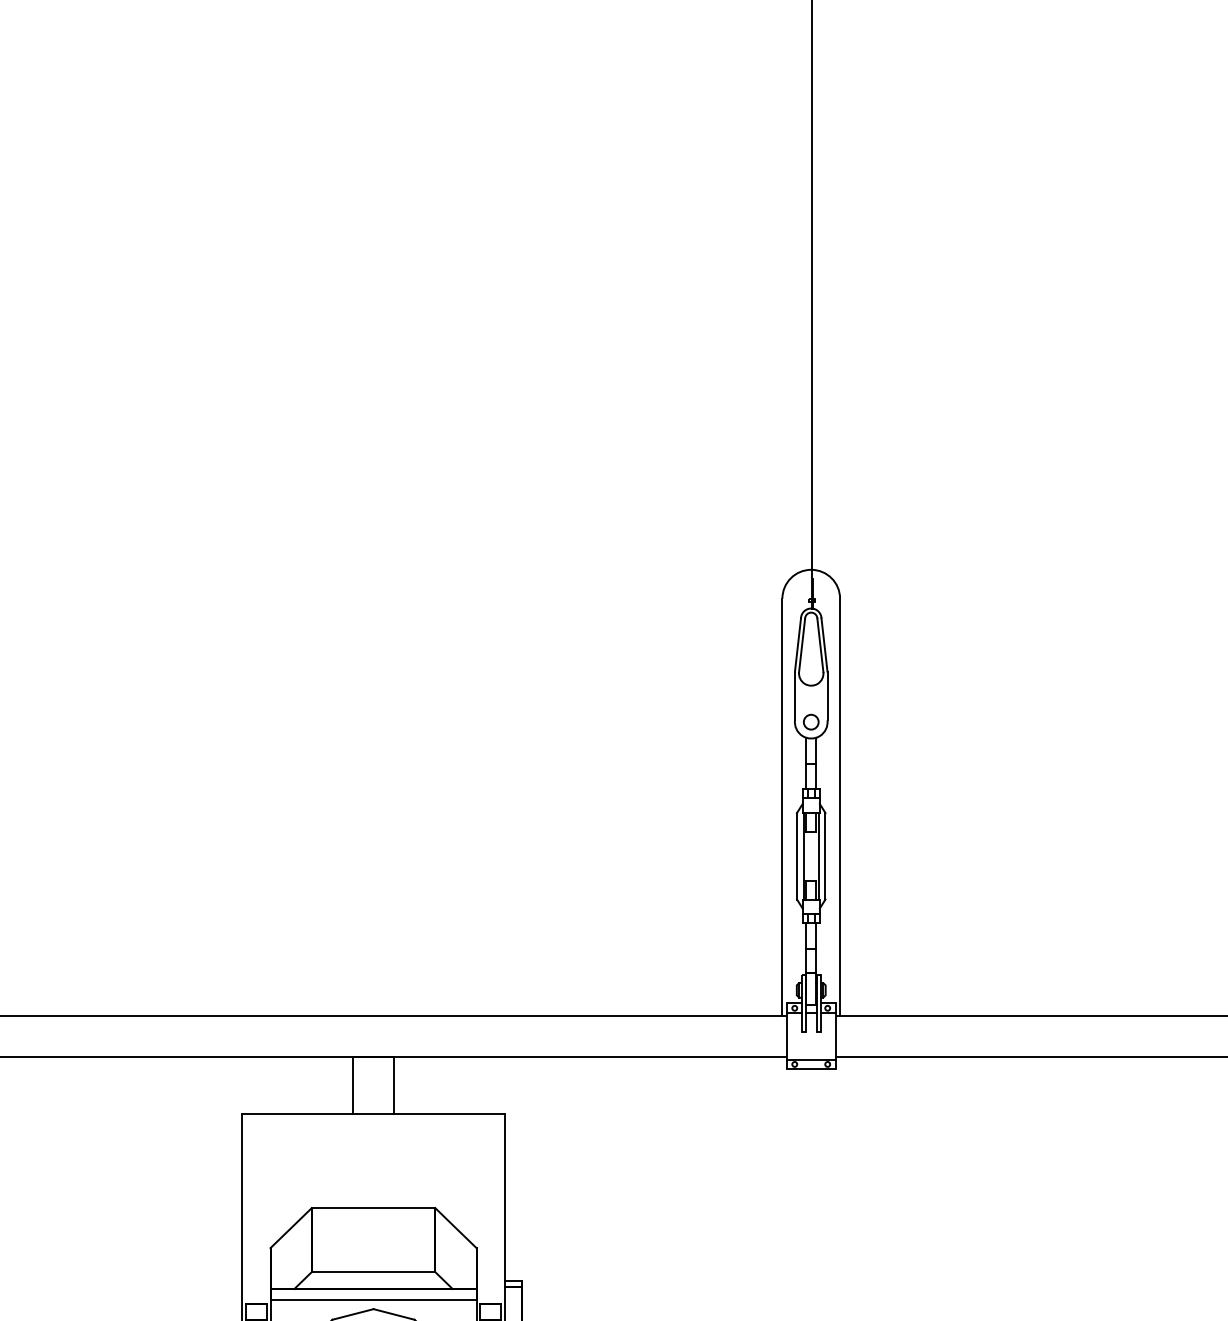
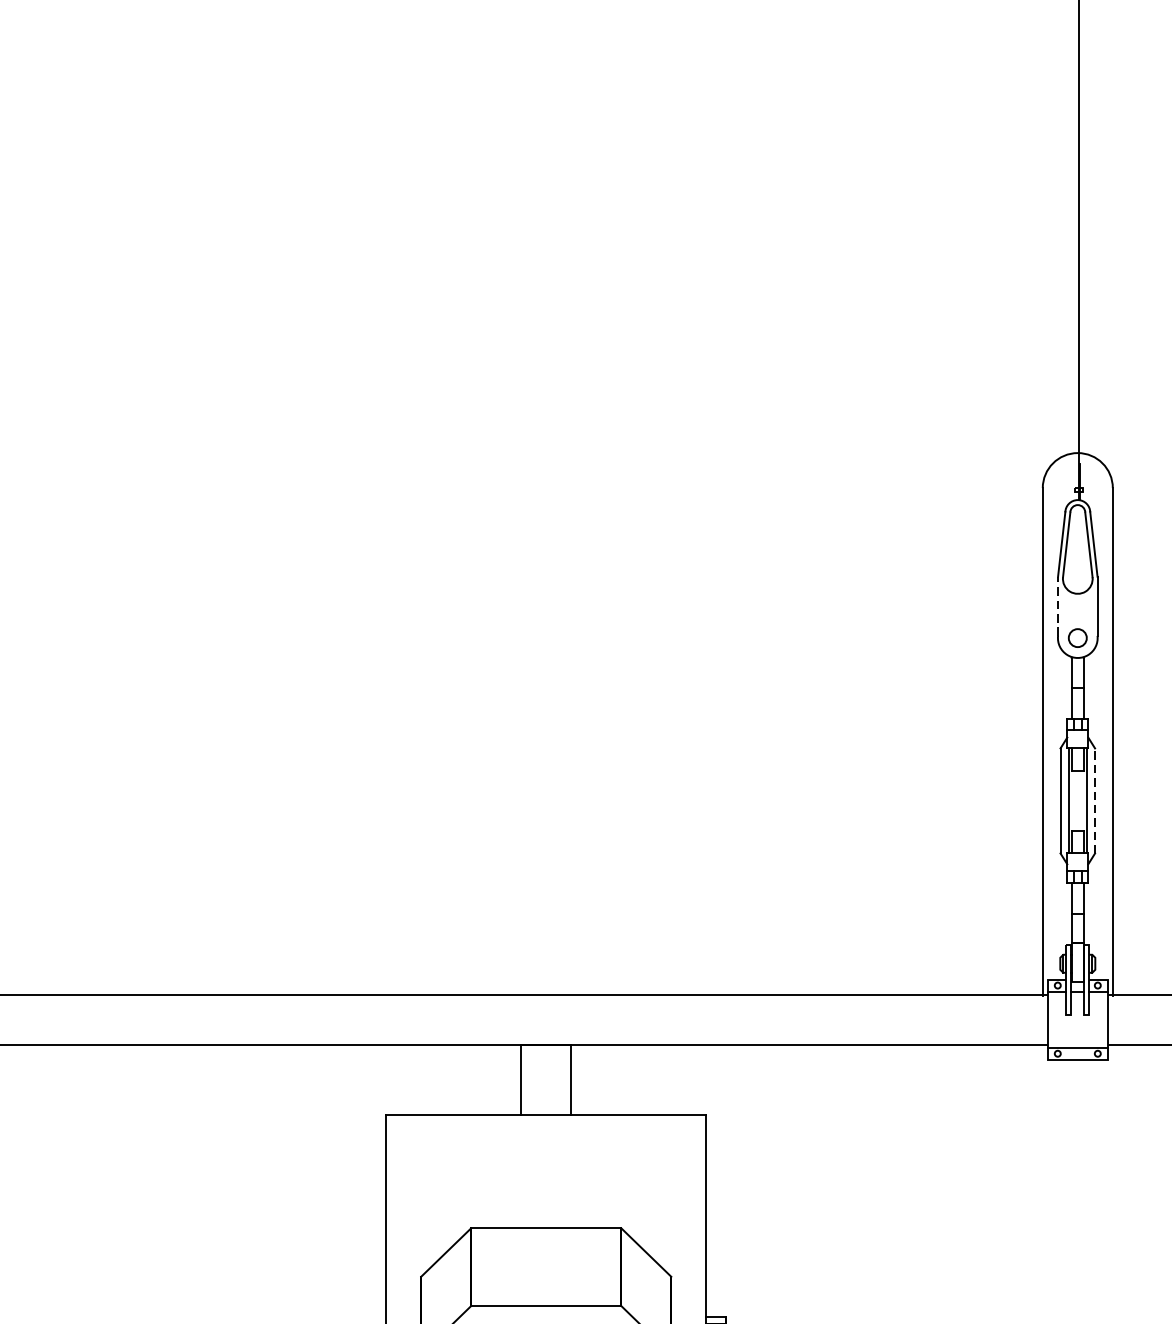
line: (794, 695) -> (1057, 605), solid -> dashed
line: (825, 855) -> (1095, 800), solid -> dashed

